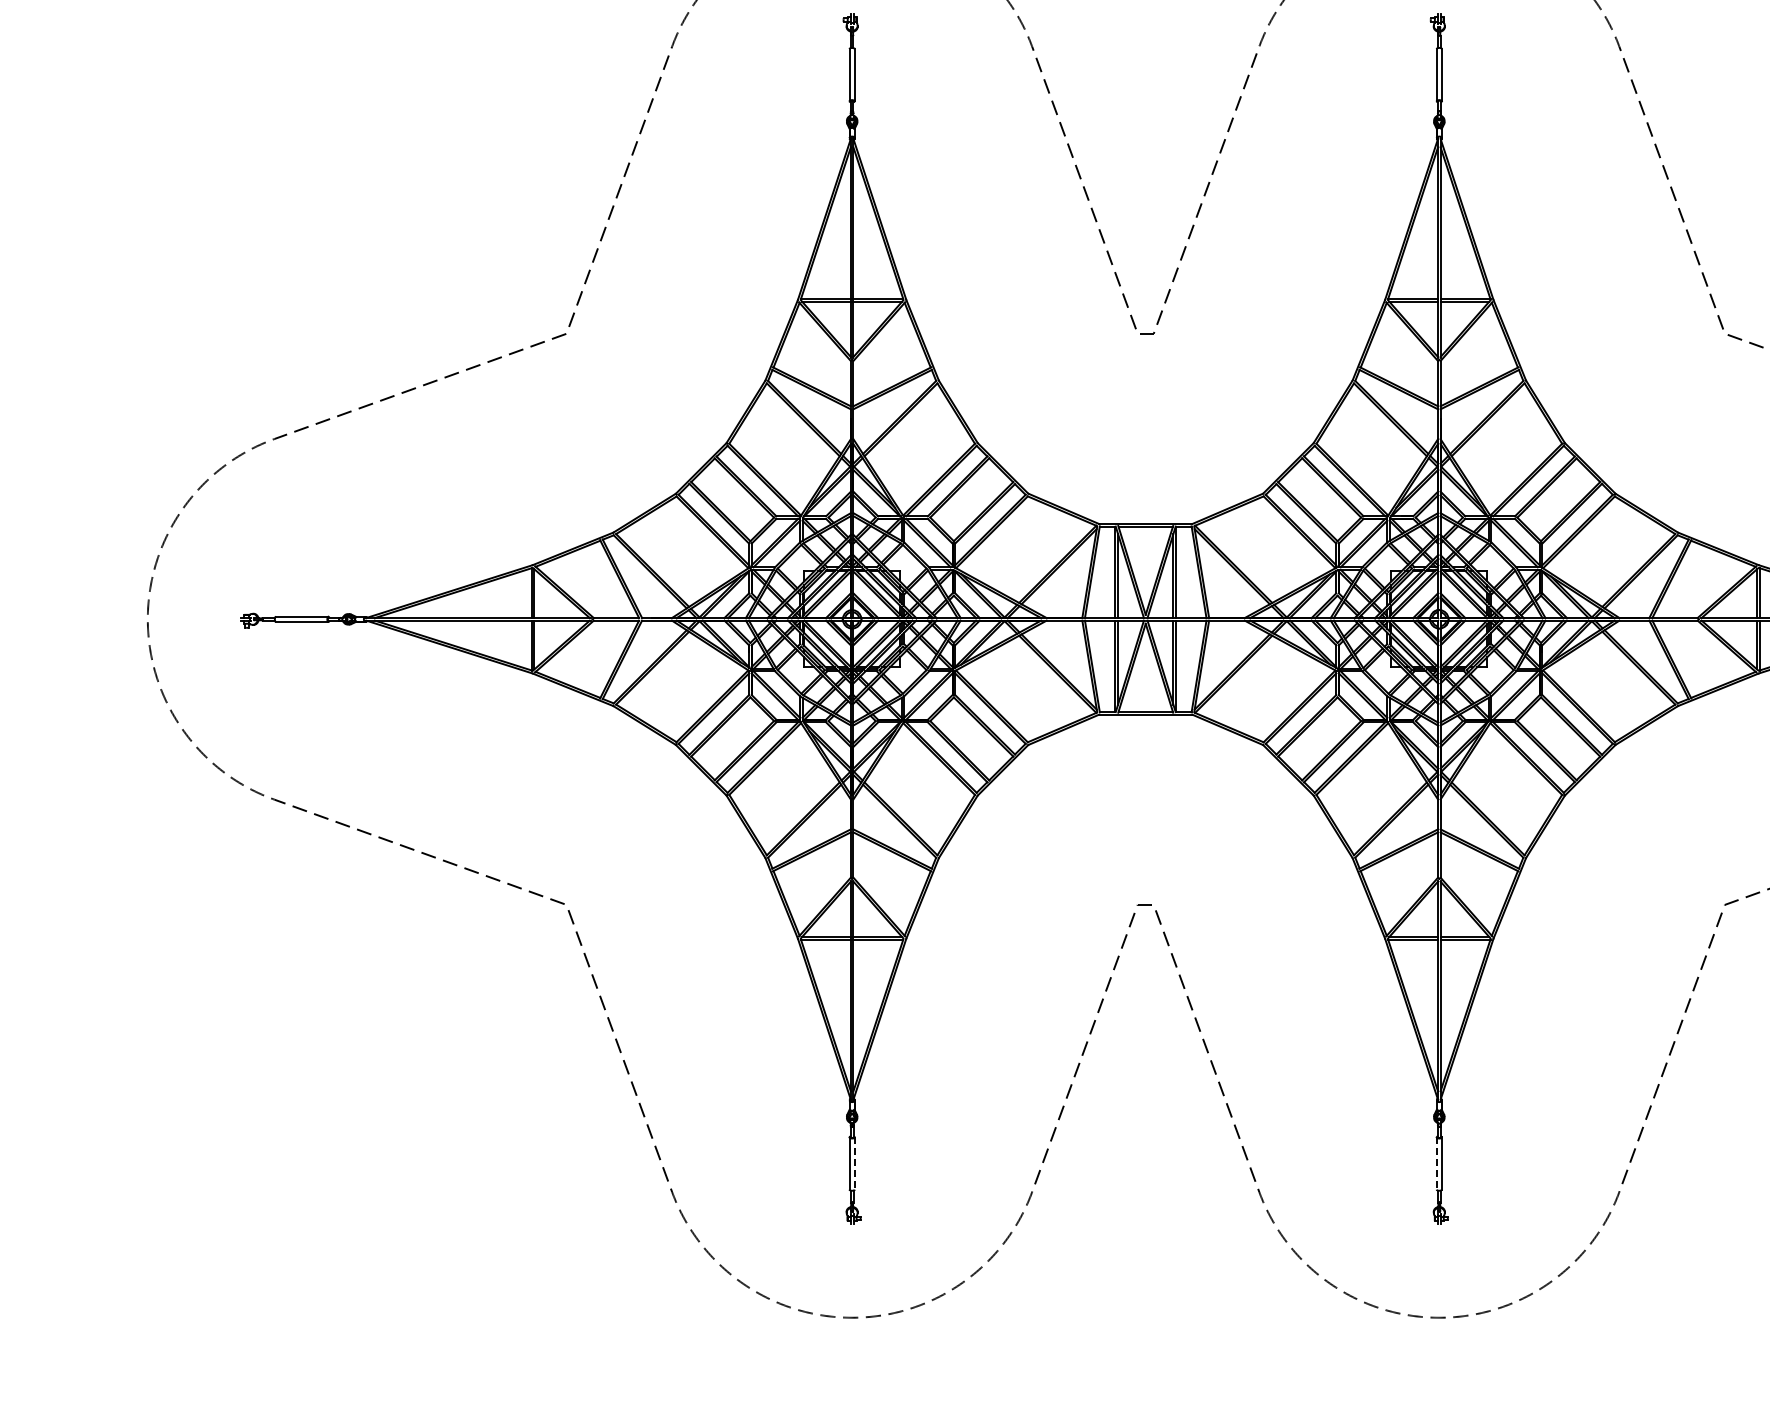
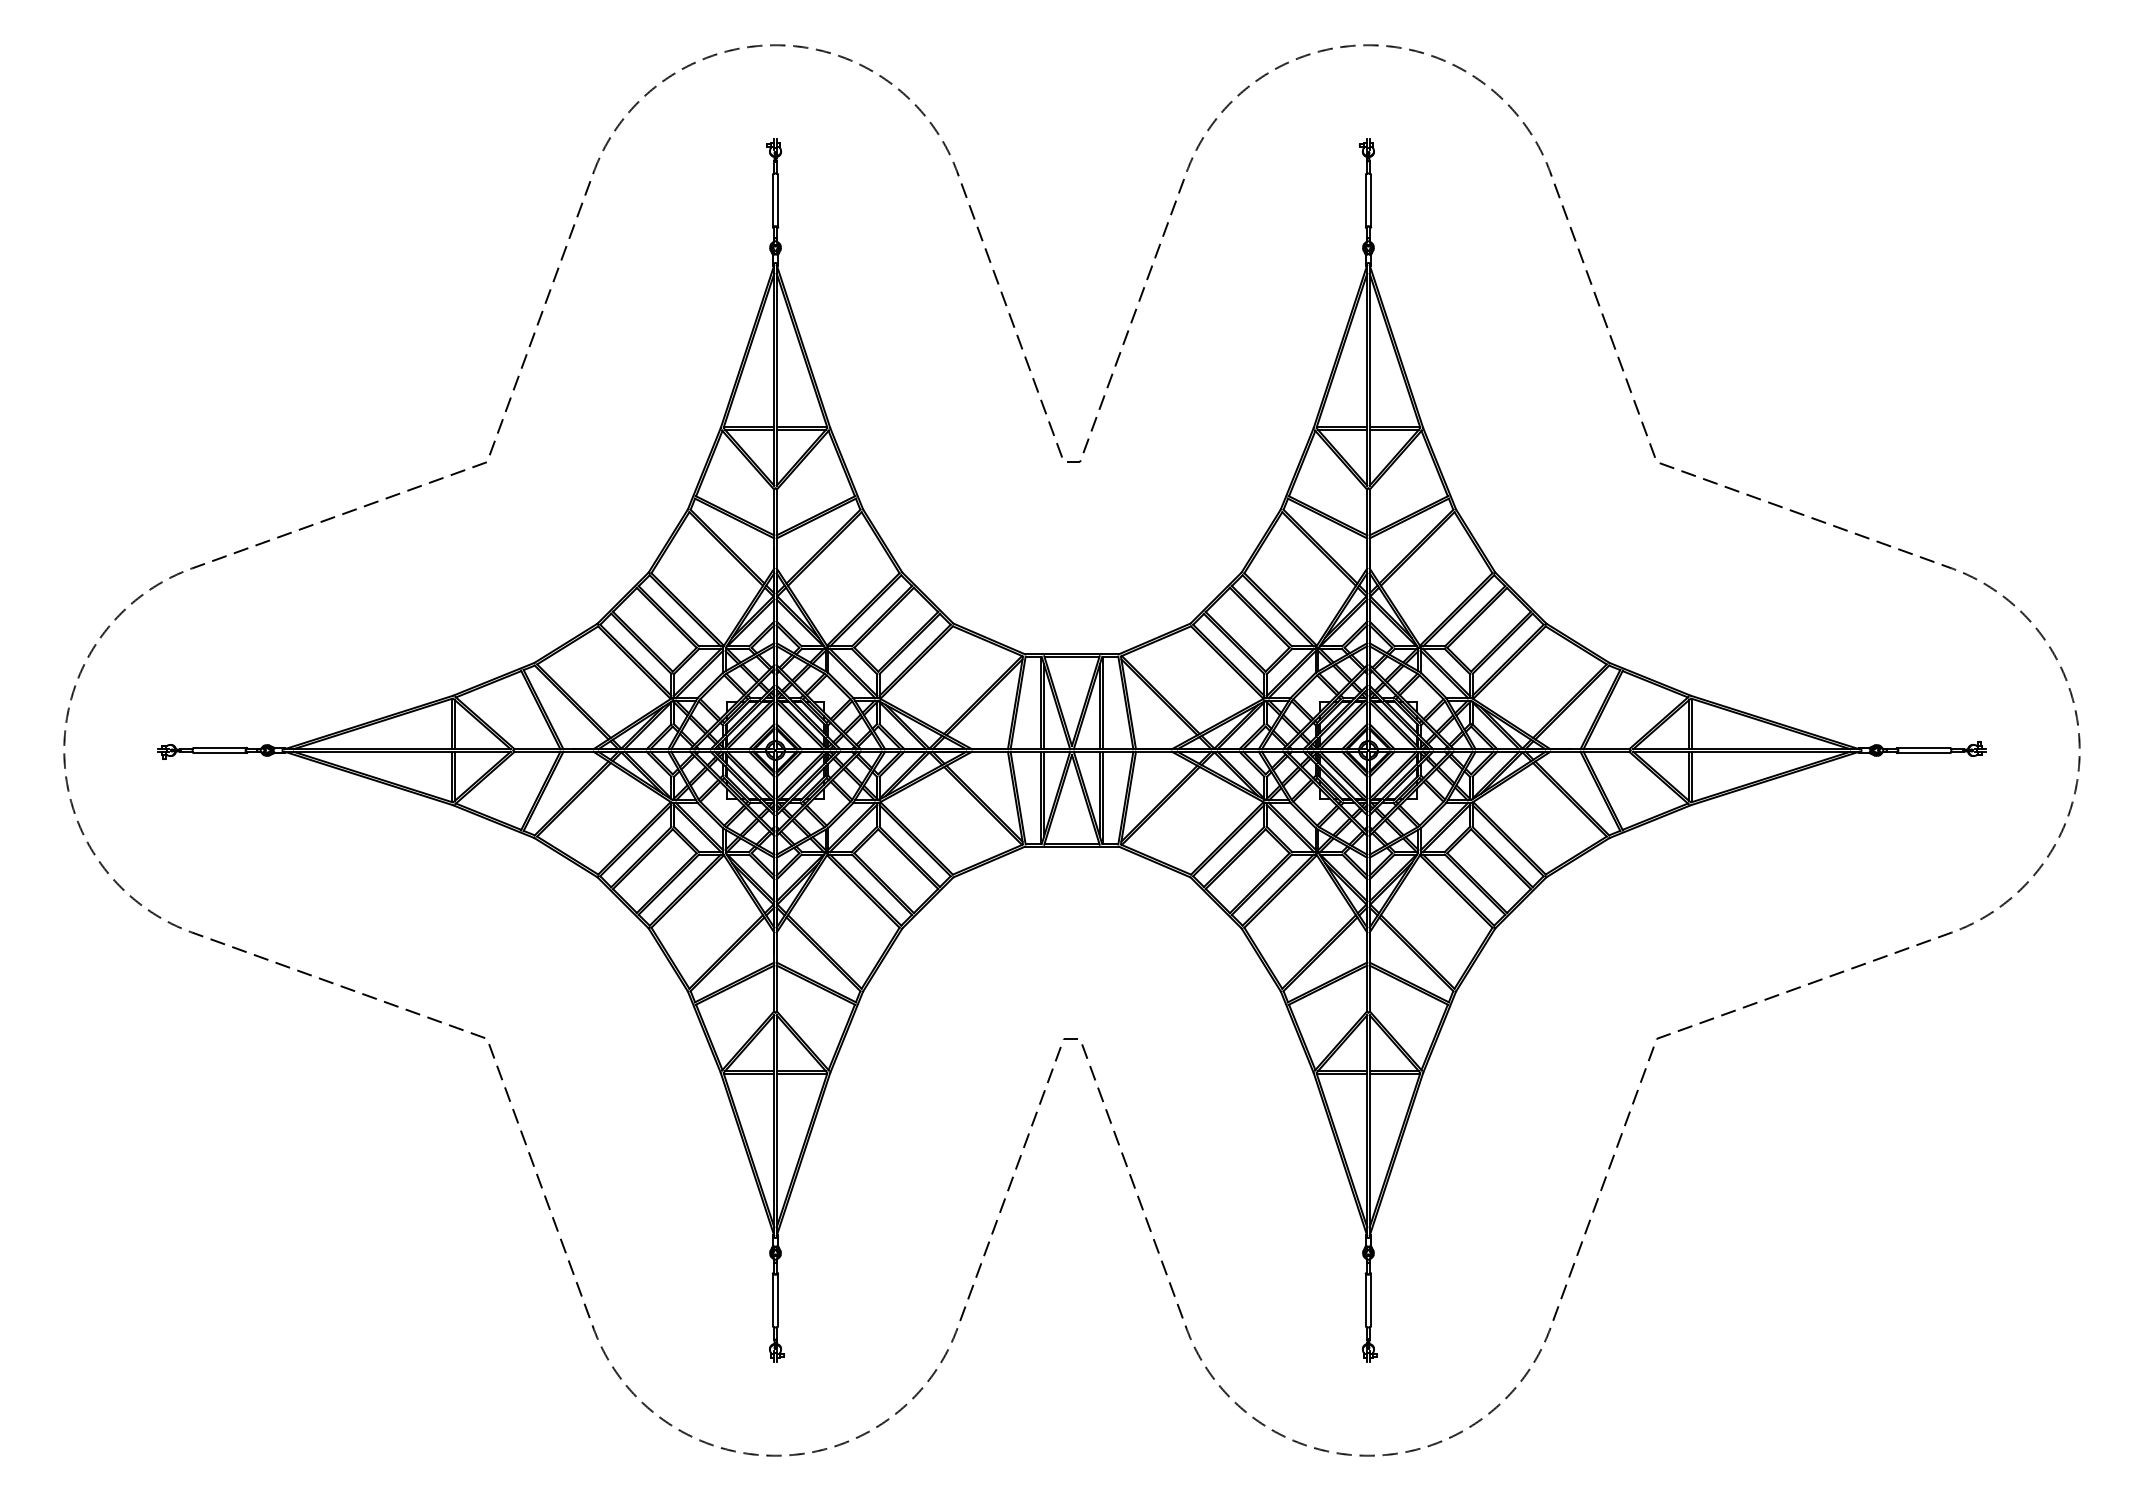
line: (855, 1164) -> (778, 1300), dashed -> solid
line: (1436, 1164) -> (1365, 1300), dashed -> solid

